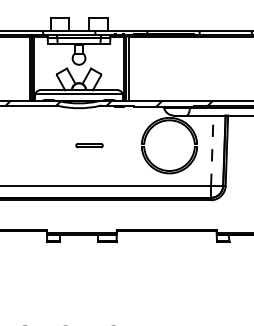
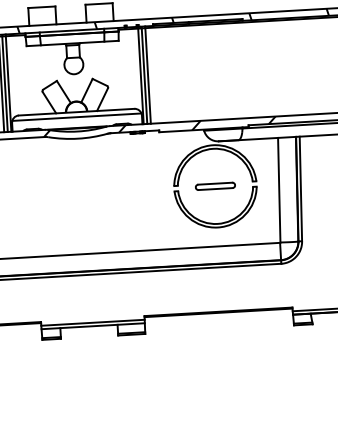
part: (89, 145) -> (215, 186), moved
line: (212, 150) -> (279, 189), dashed -> solid

